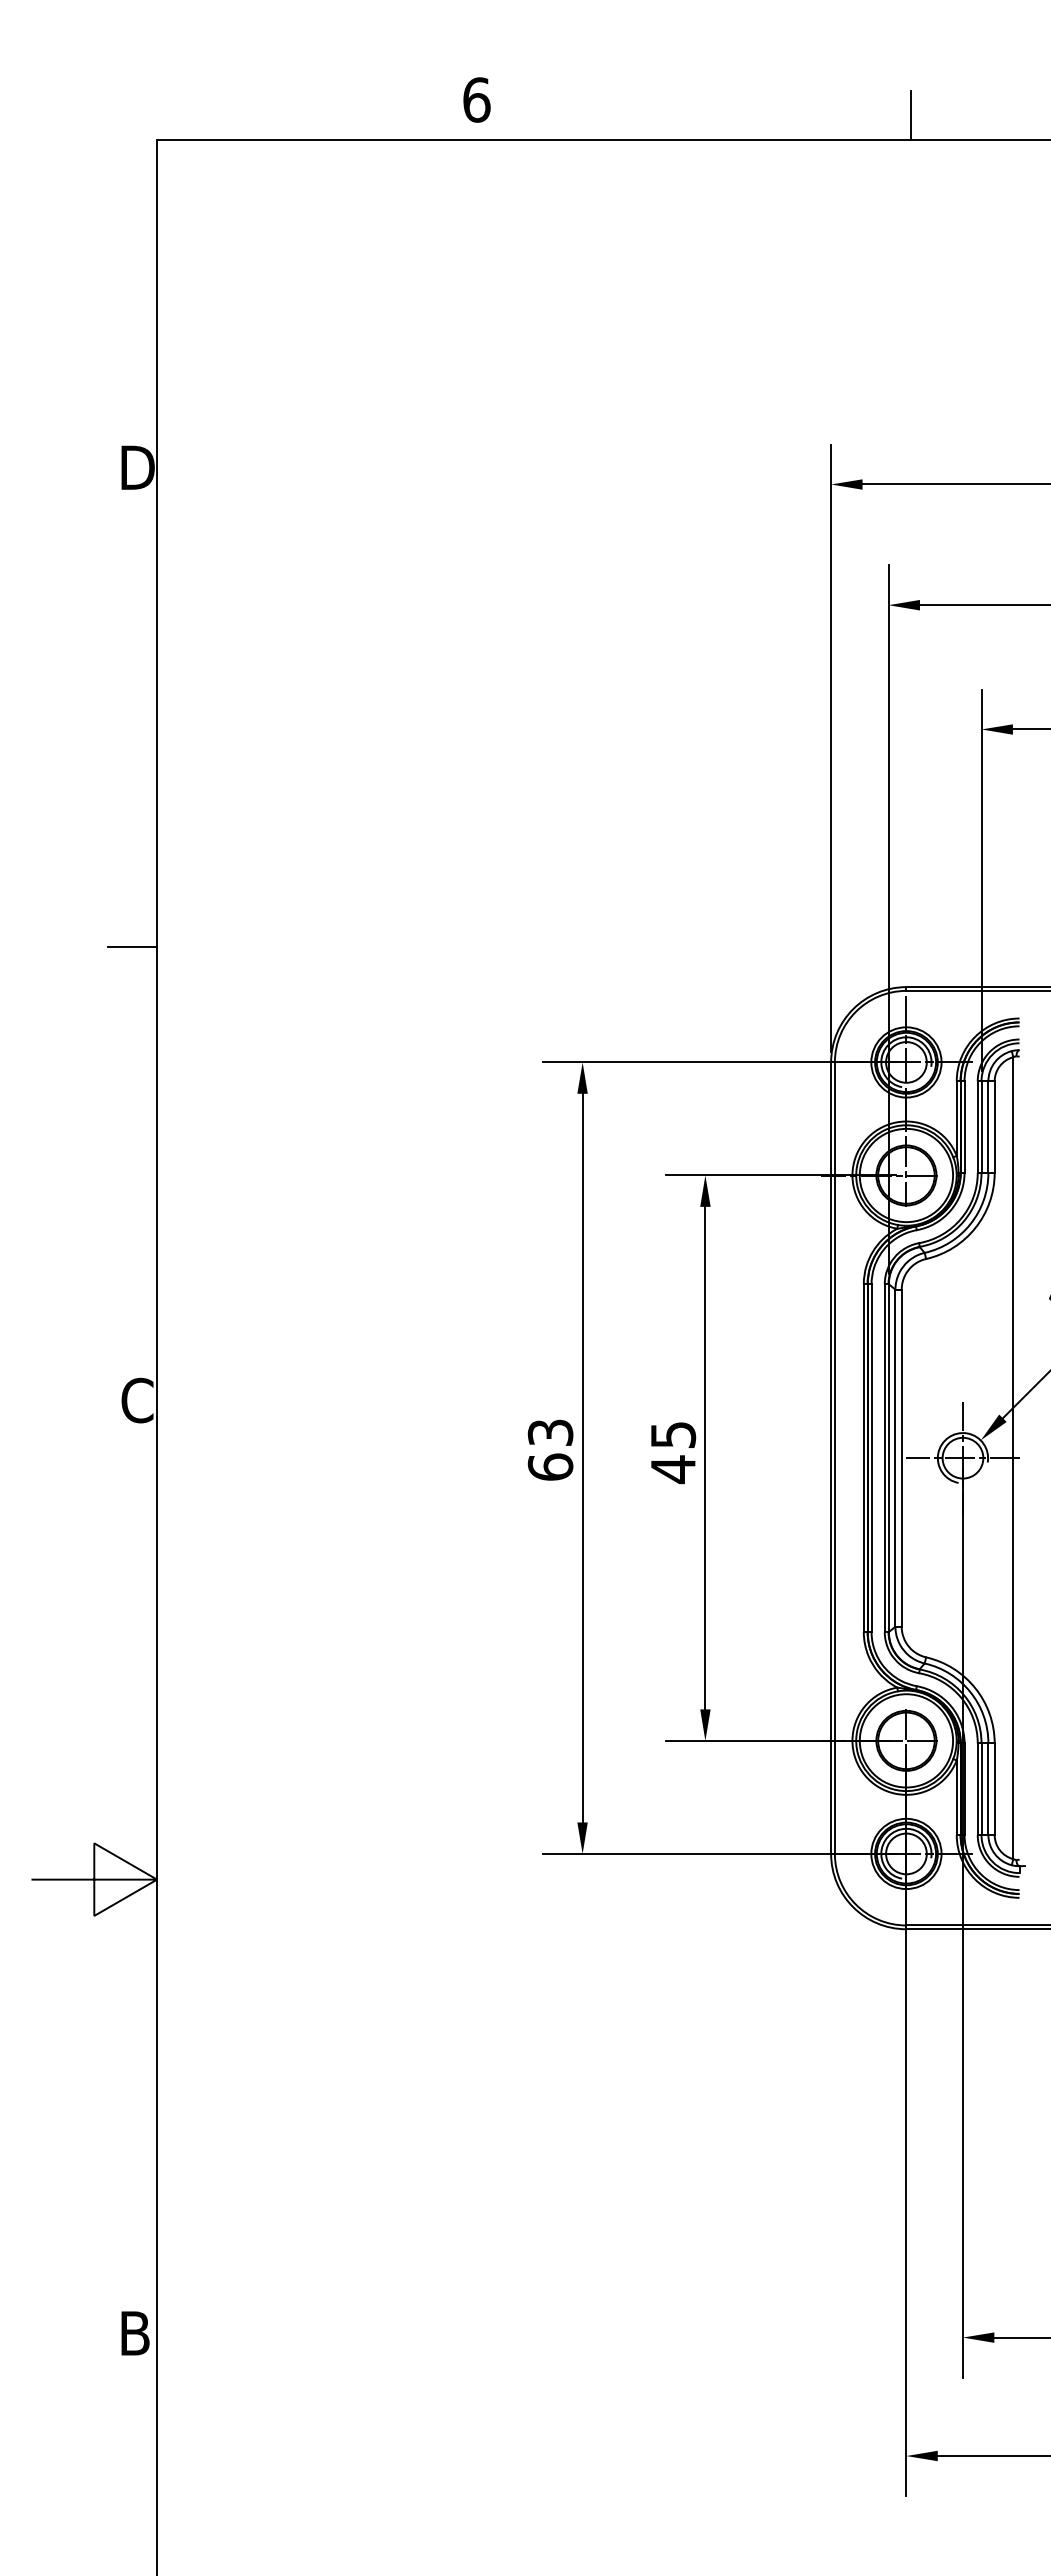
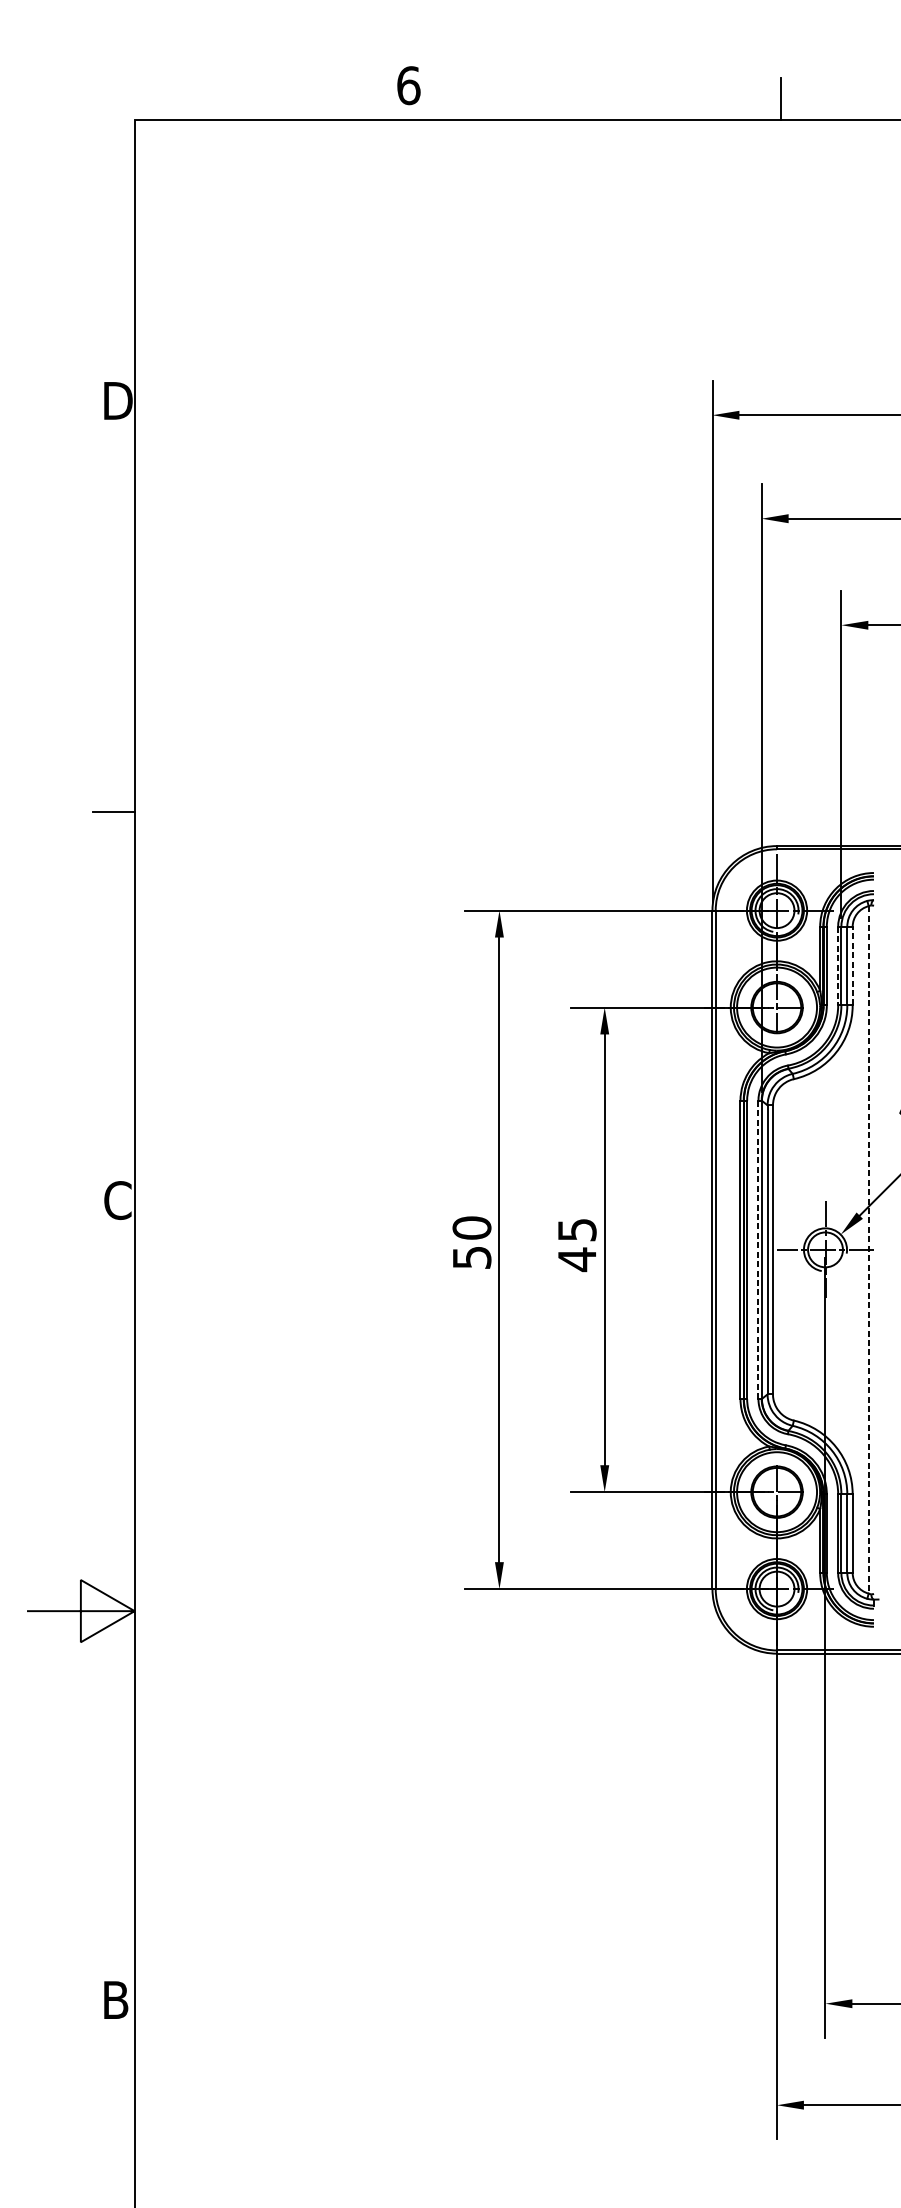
line: (977, 1127) -> (837, 966), solid -> dashed
line: (994, 1127) -> (852, 966), solid -> dashed
text: (550, 1449) -> (471, 1242), 63 -> 50
line: (884, 1458) -> (758, 1250), solid -> dashed
line: (1013, 1458) -> (868, 1250), solid -> dashed

